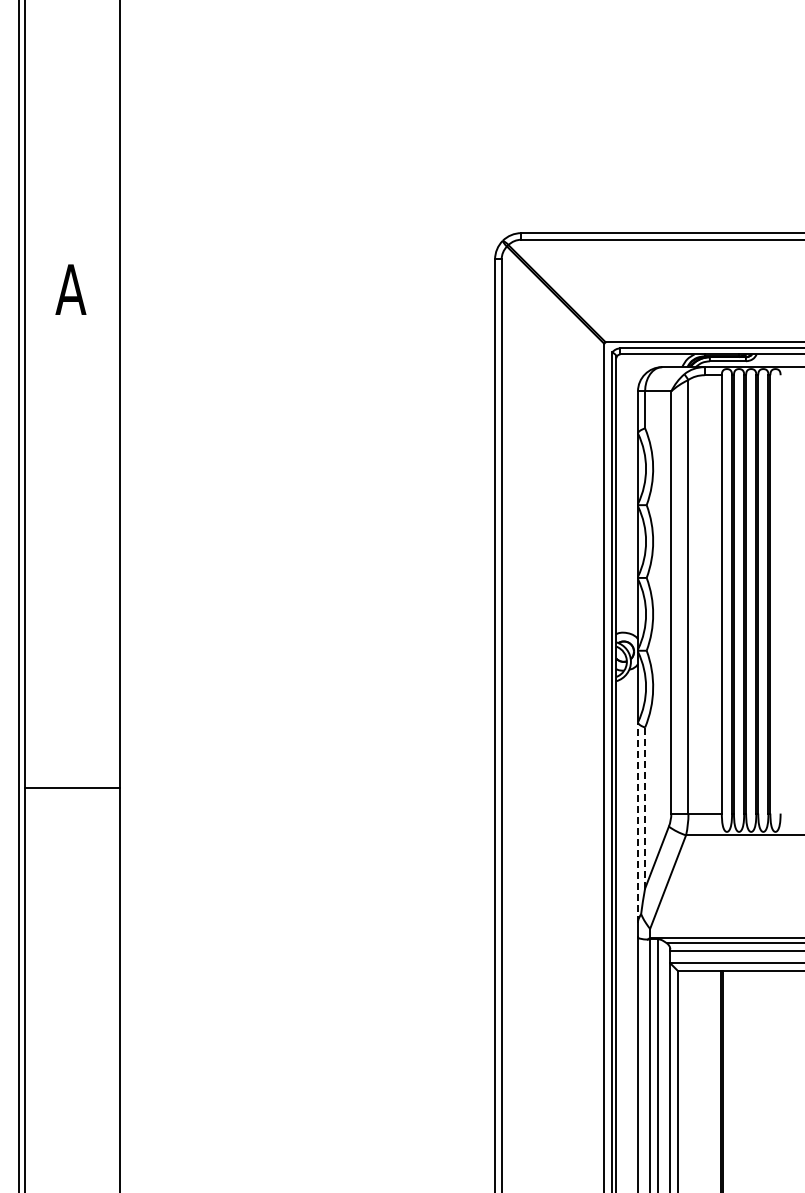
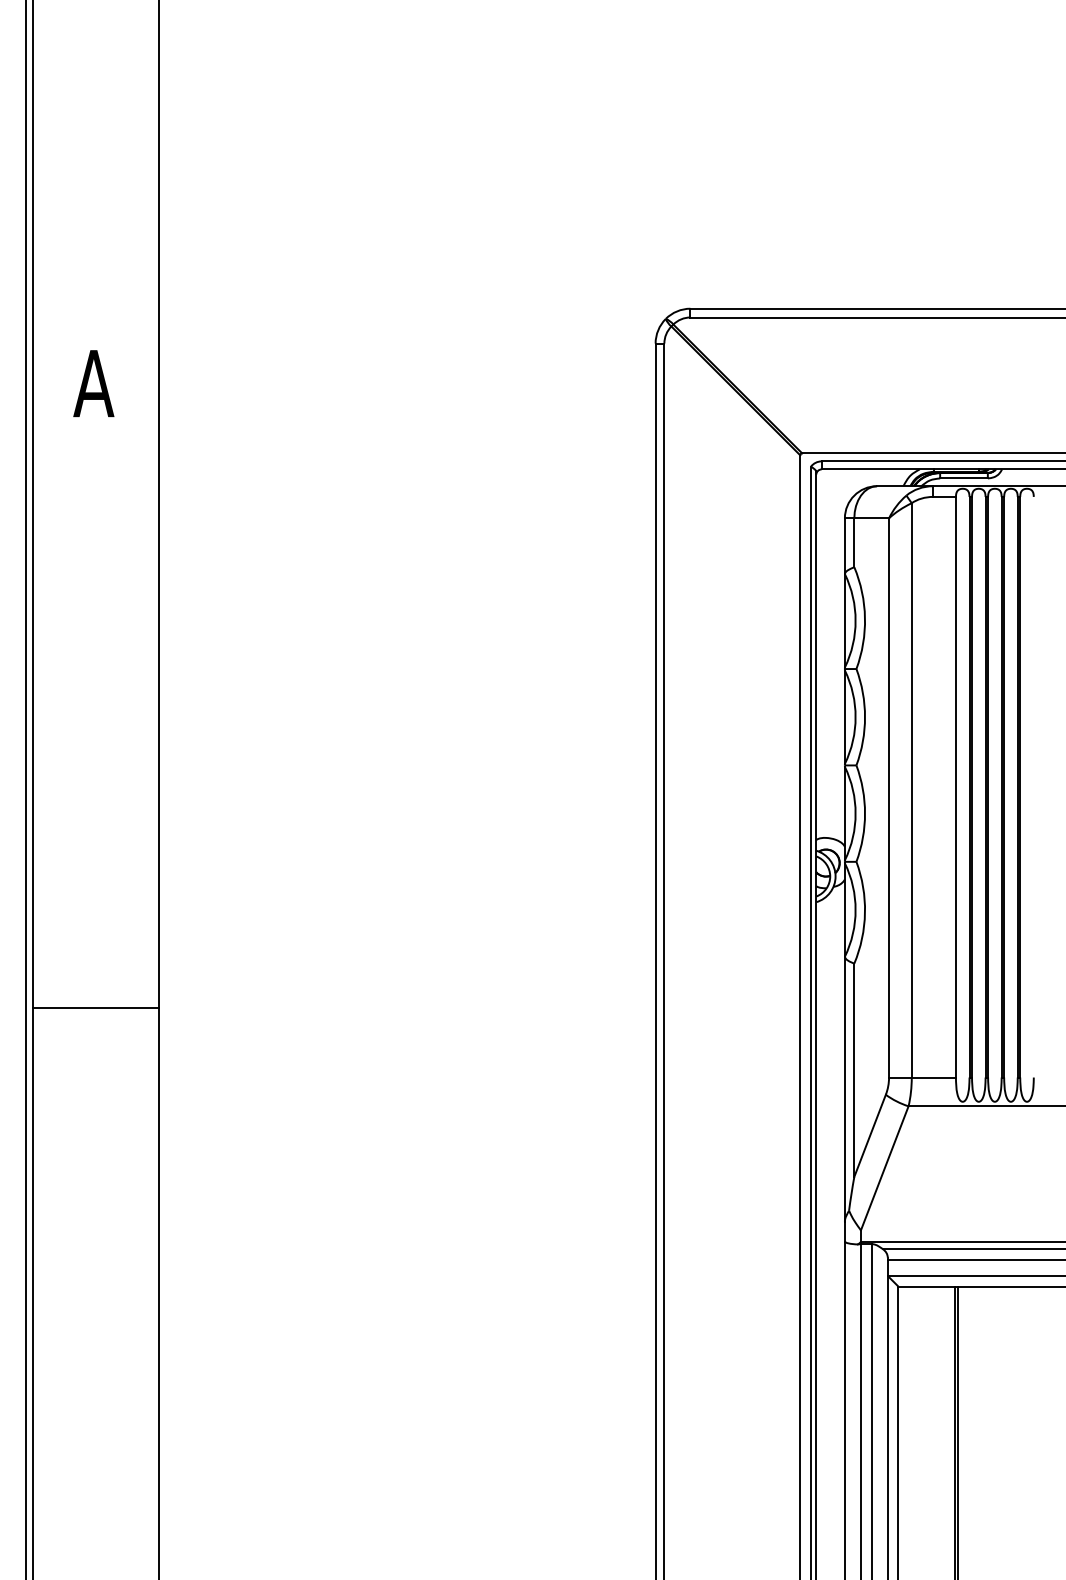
line: (72, 788) -> (95, 1008), moved
line: (645, 808) -> (854, 1070), dashed -> solid
line: (637, 822) -> (844, 1089), dashed -> solid

